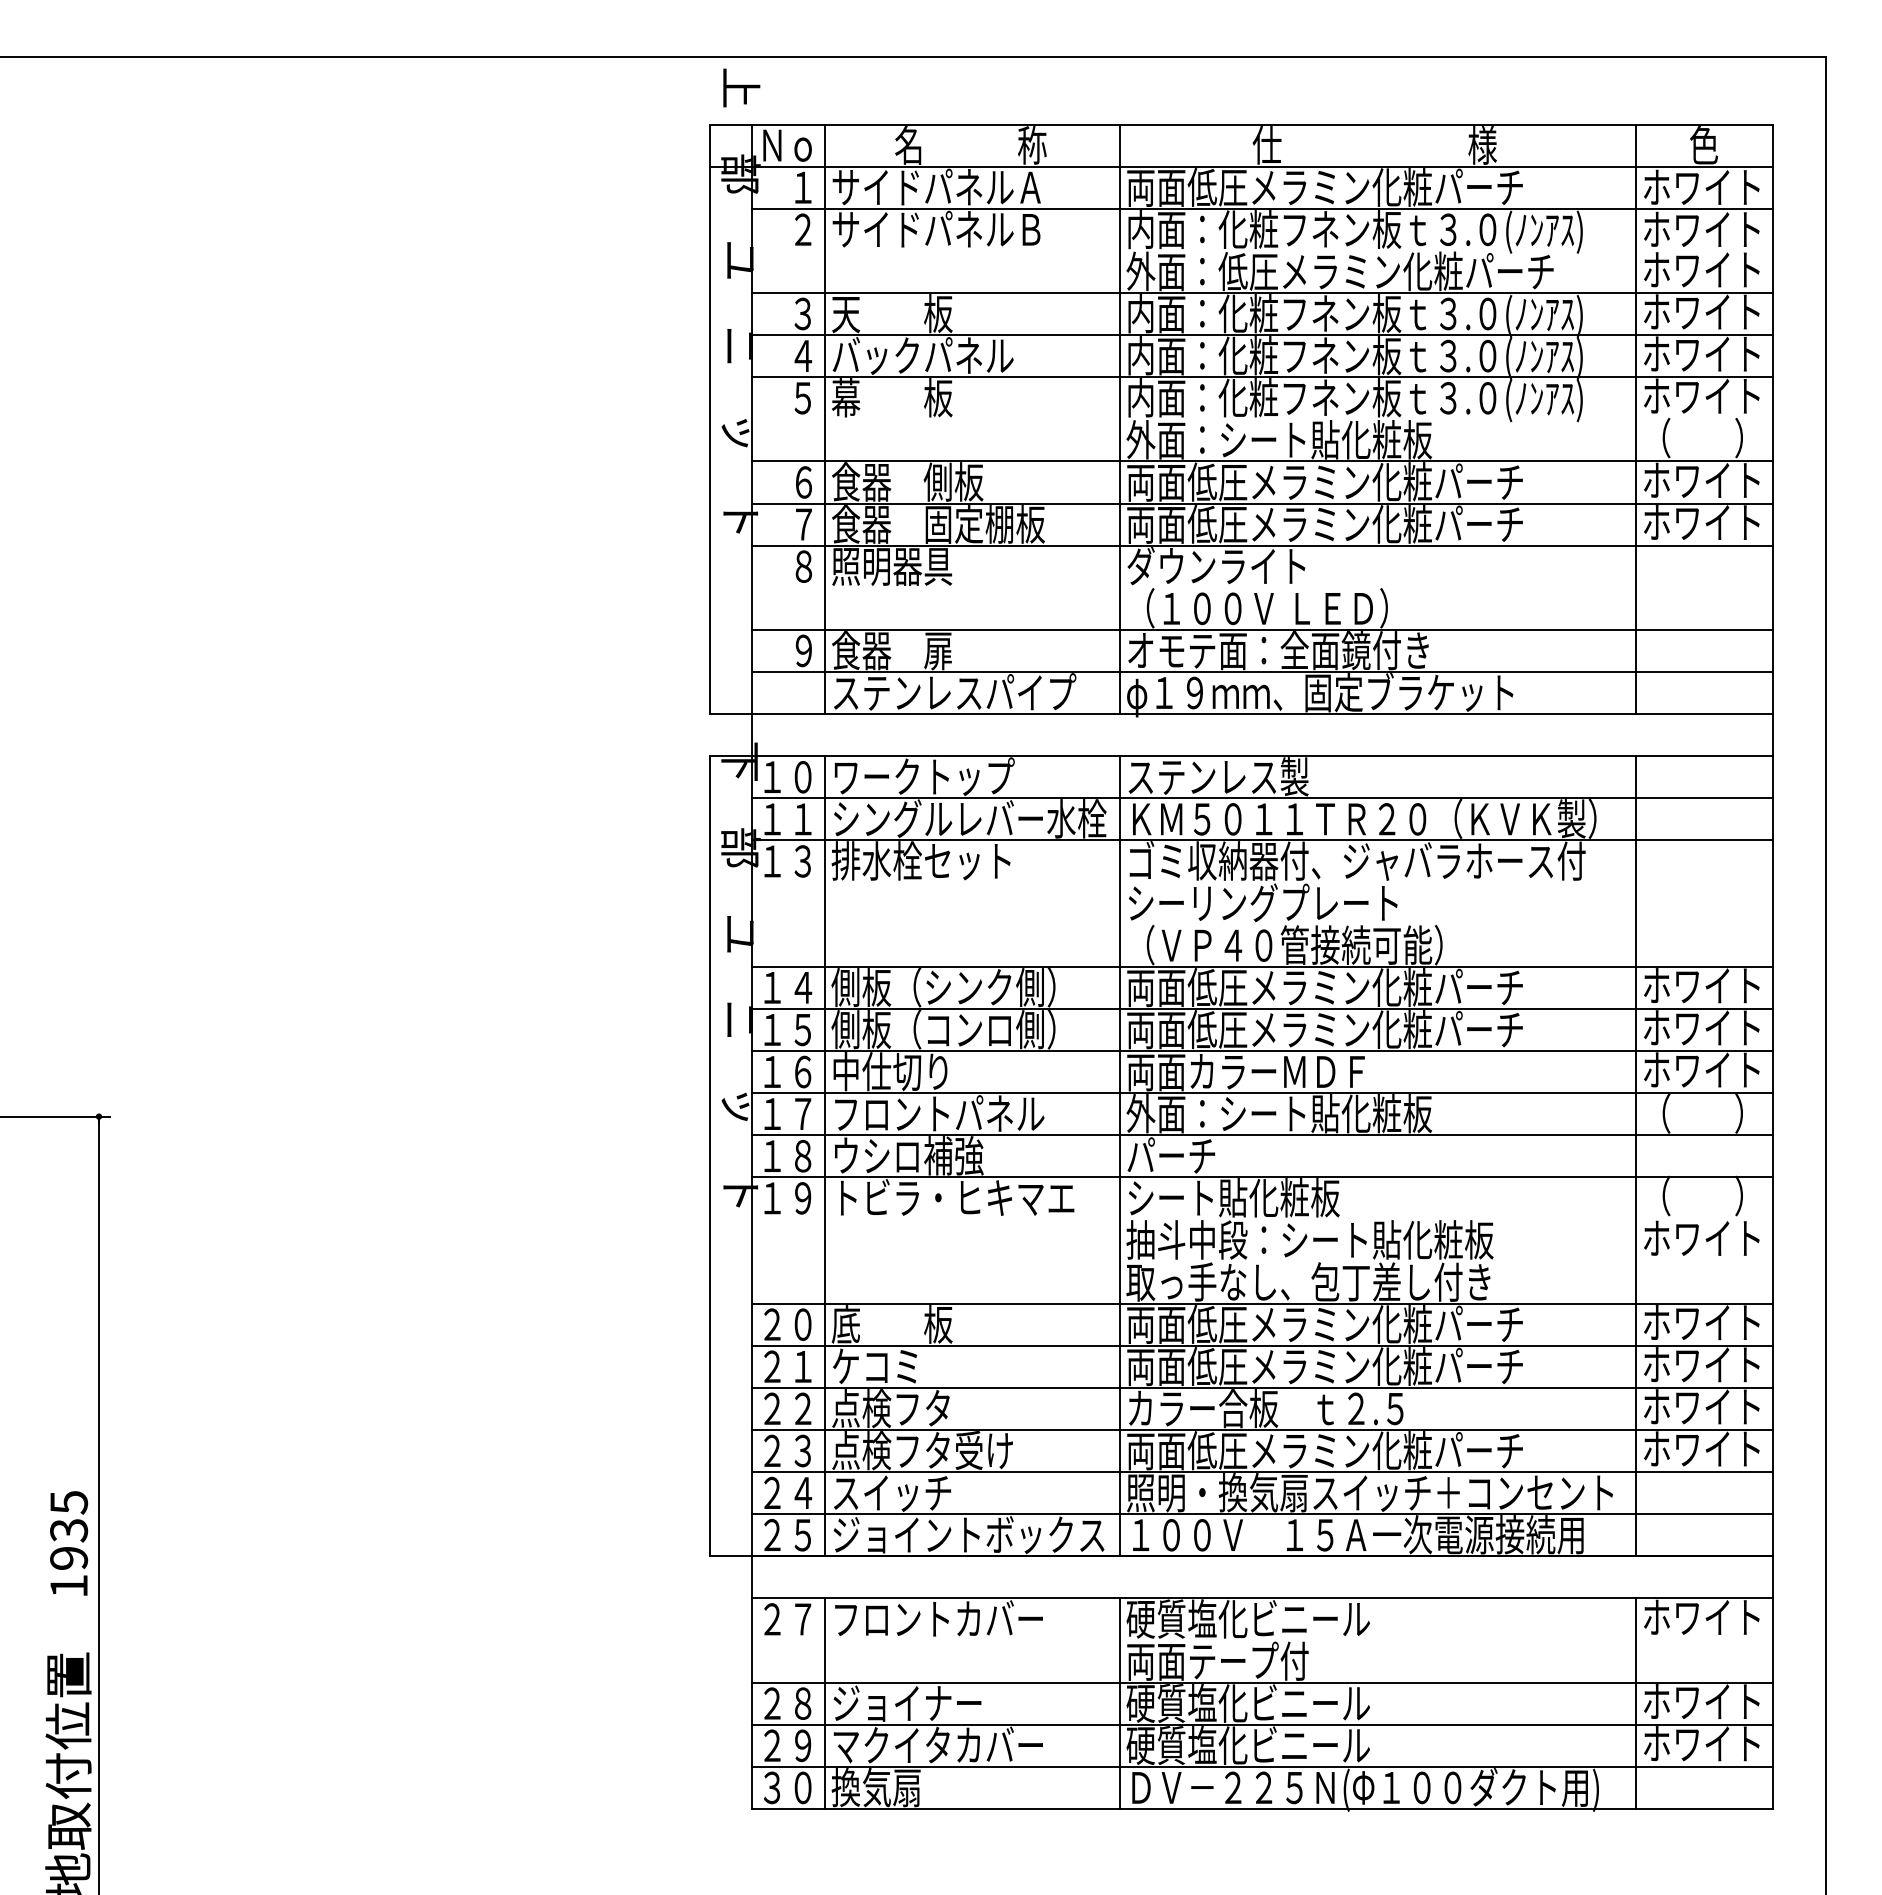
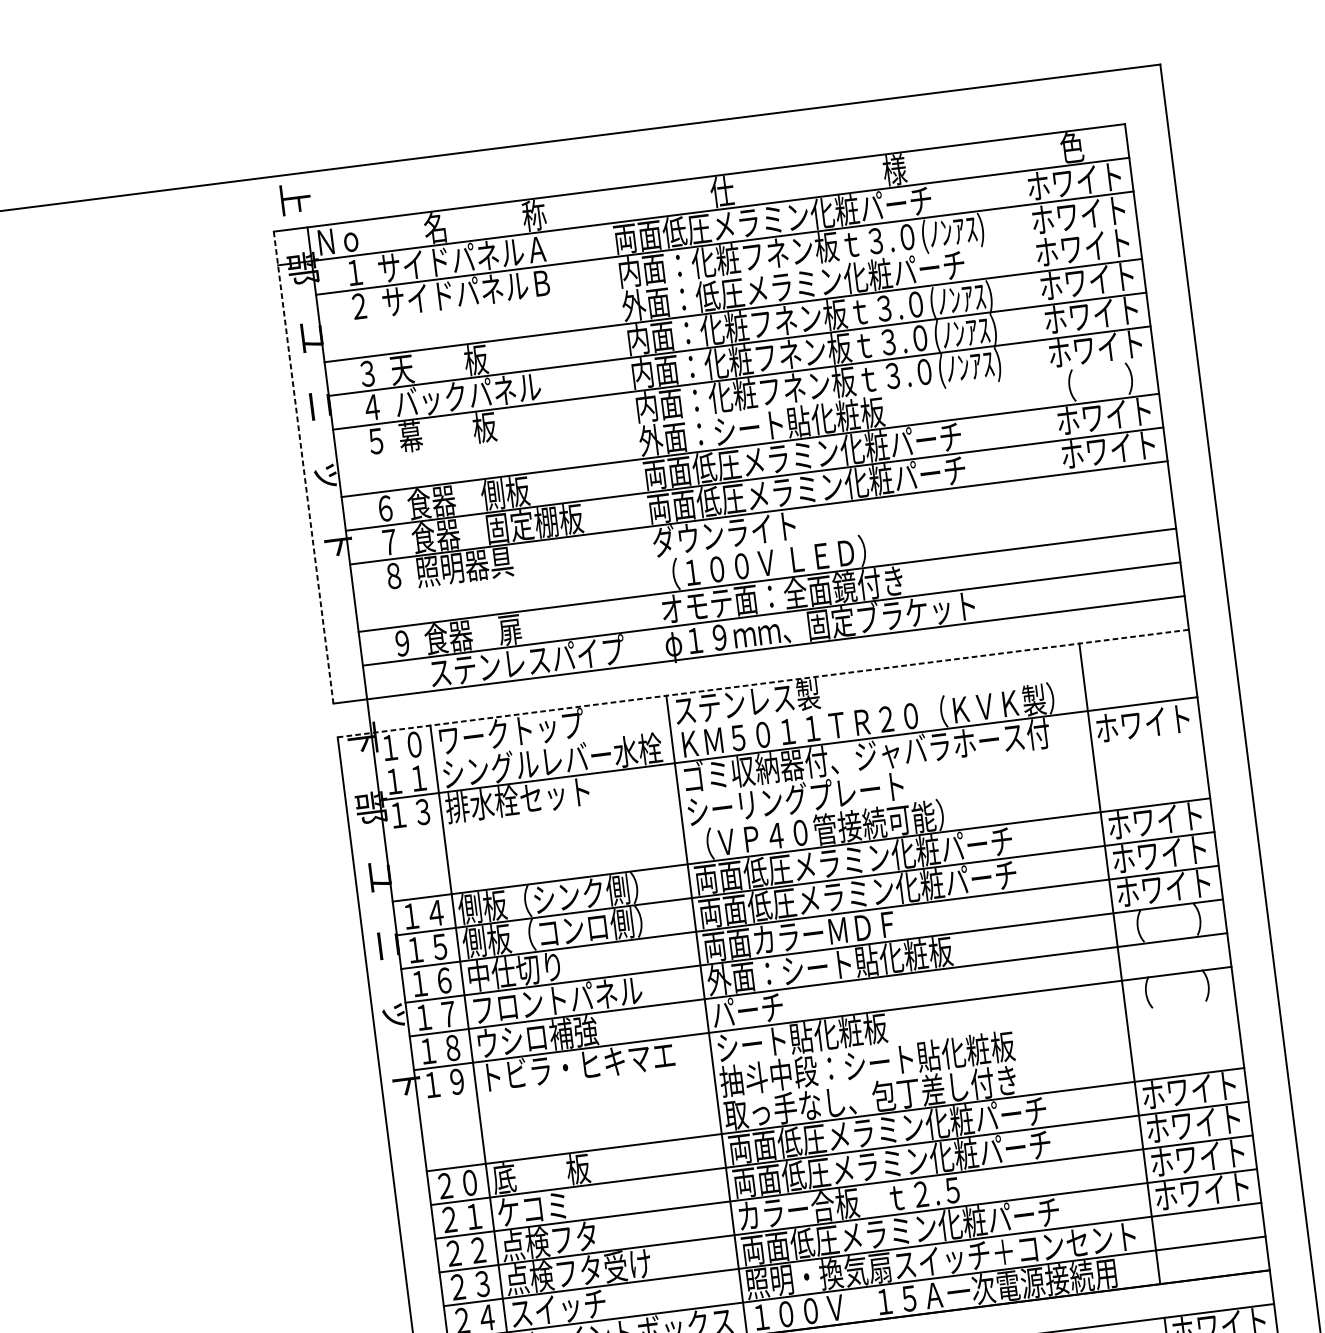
line: (709, 419) -> (303, 467), solid -> dashed
line: (825, 419) -> (396, 456), removed
line: (1120, 419) -> (632, 426), removed
line: (1636, 419) -> (1045, 374), removed
line: (1241, 756) -> (763, 683), solid -> dashed
line: (1261, 798) -> (783, 715), removed
text: (1701, 1237) -> (1142, 722), moved

